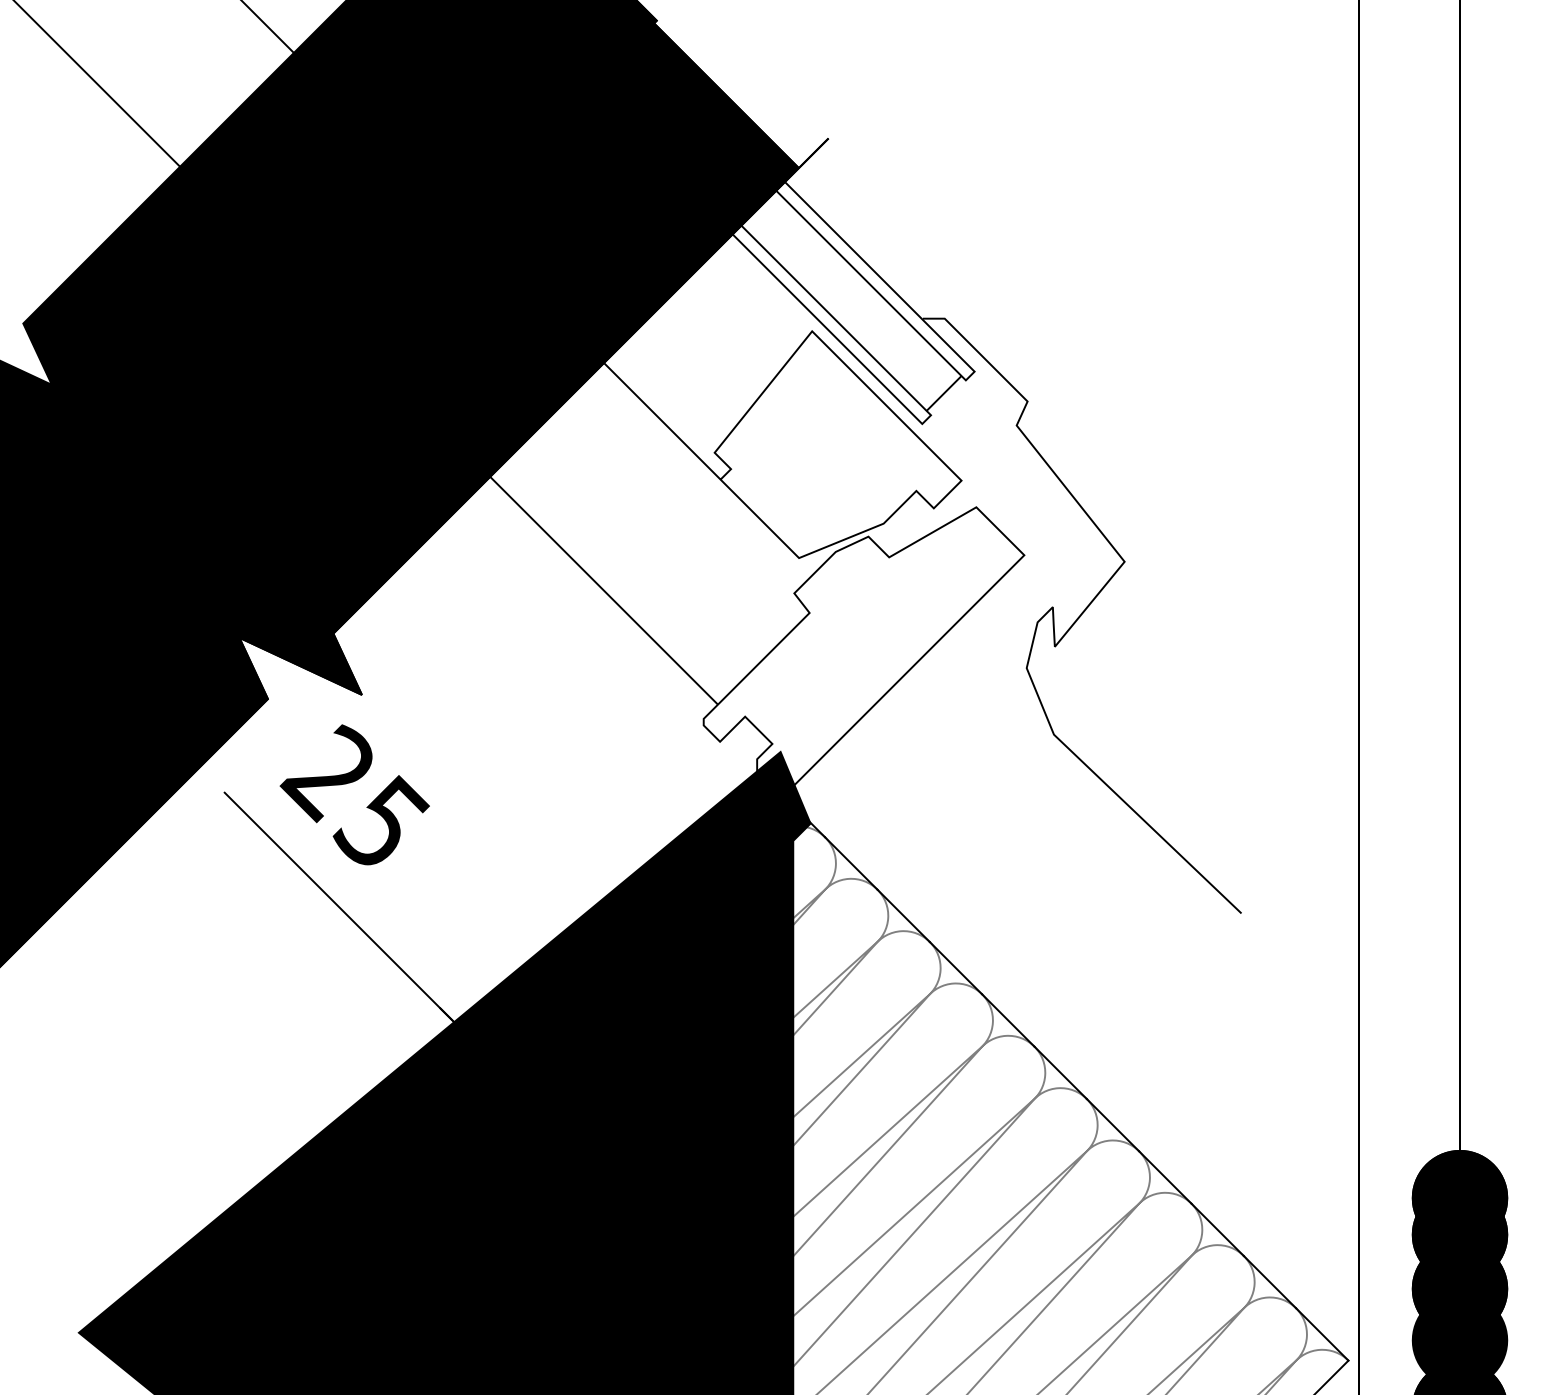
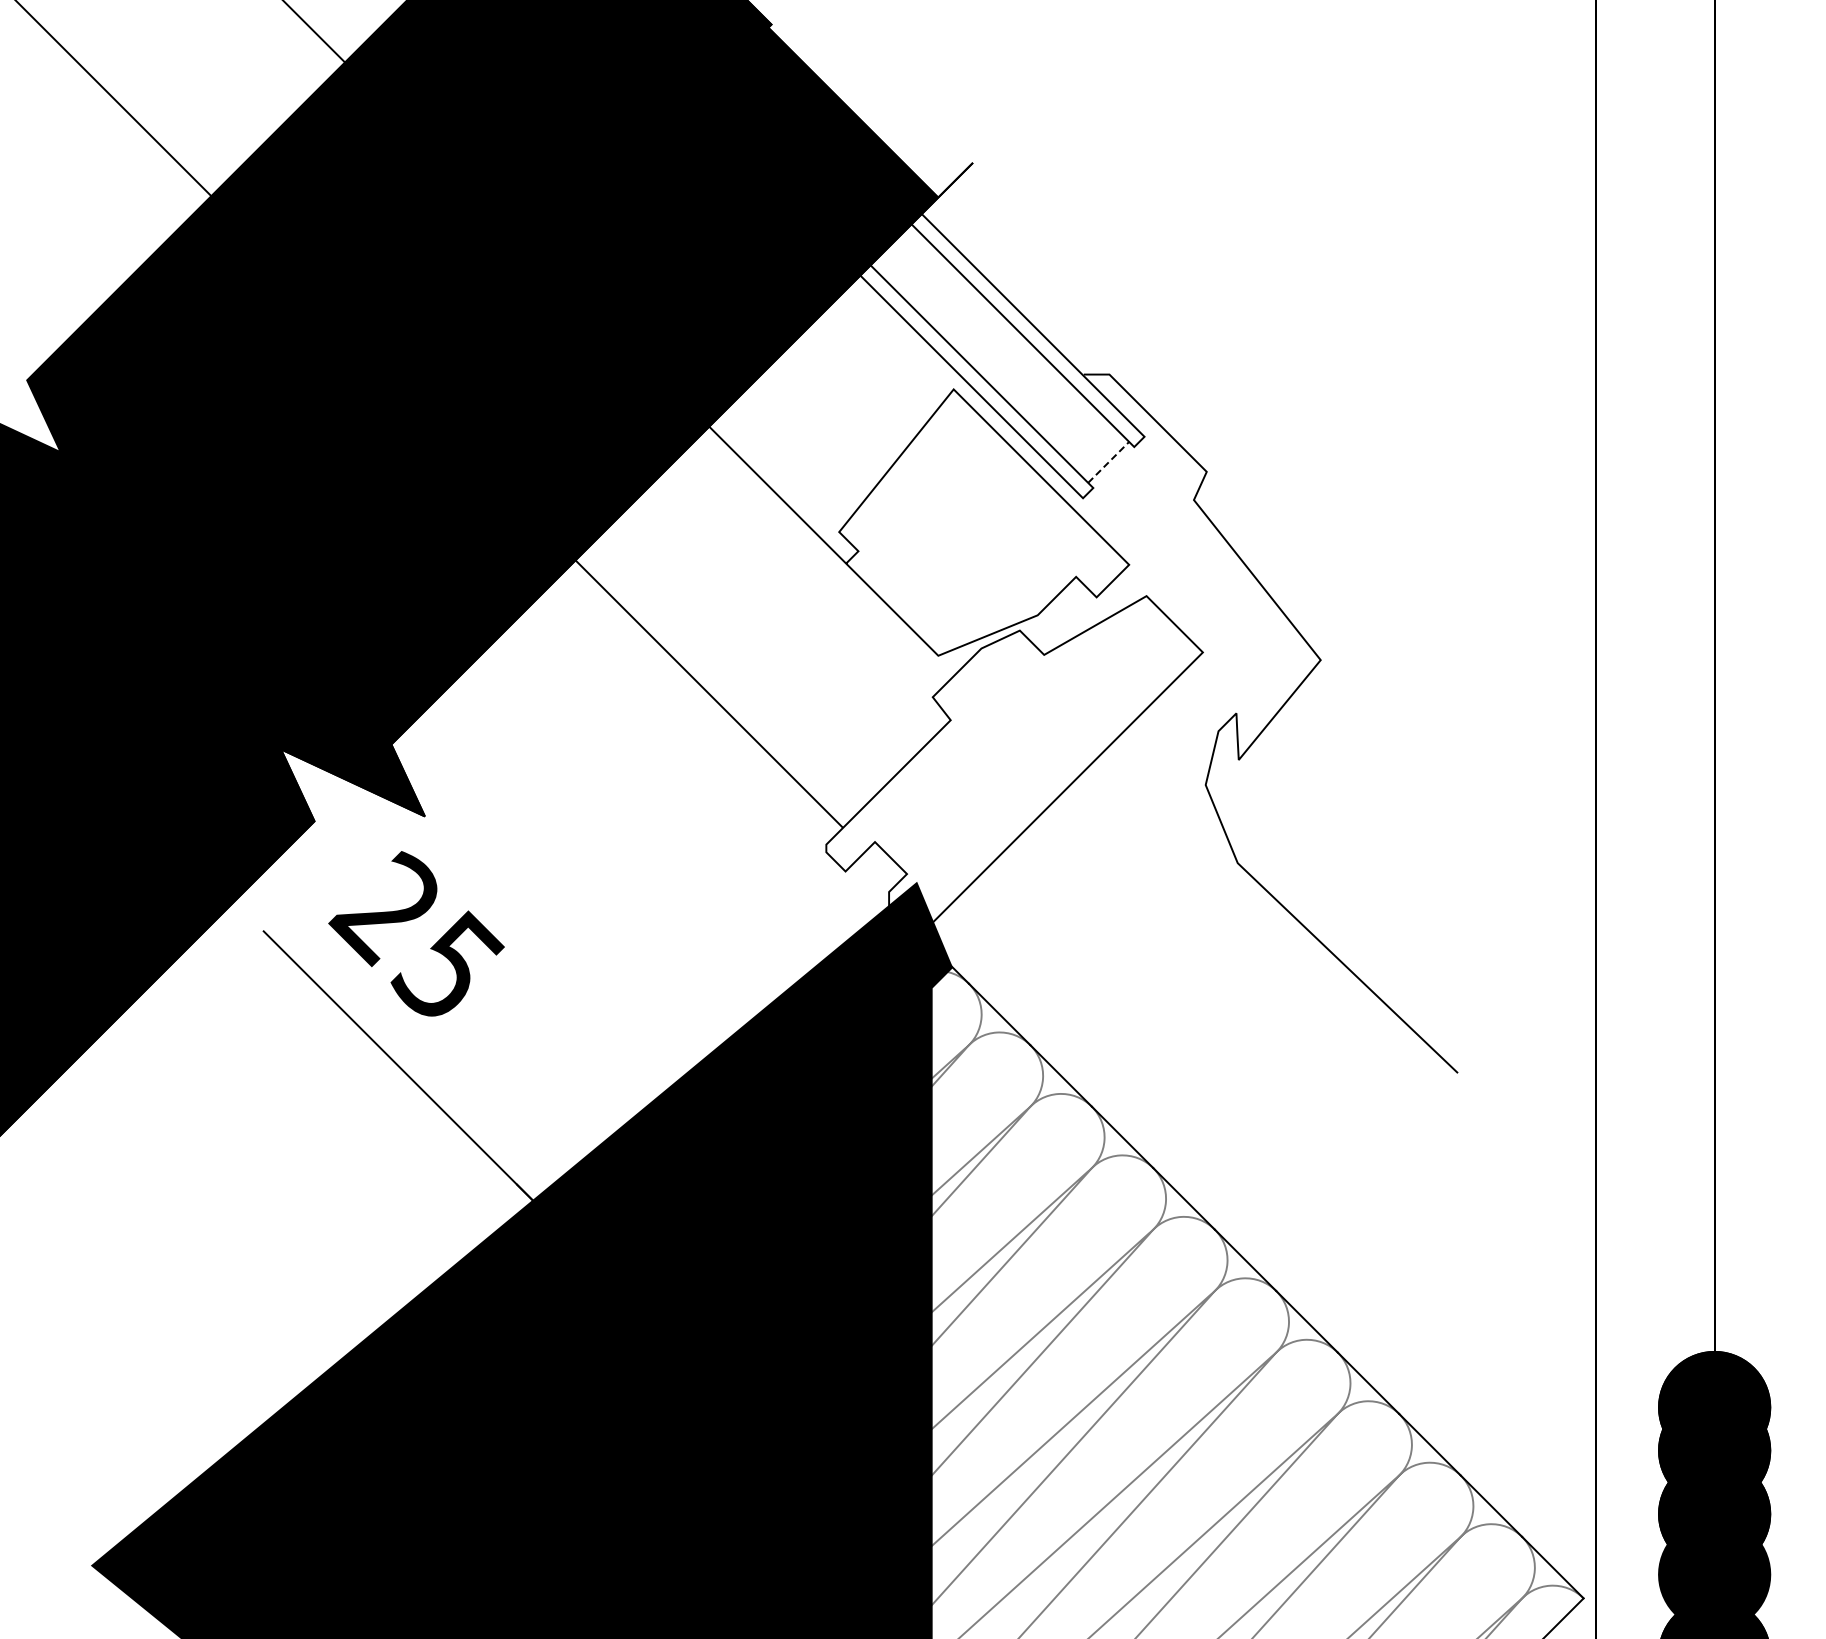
line: (943, 393) -> (1108, 462), solid -> dashed

